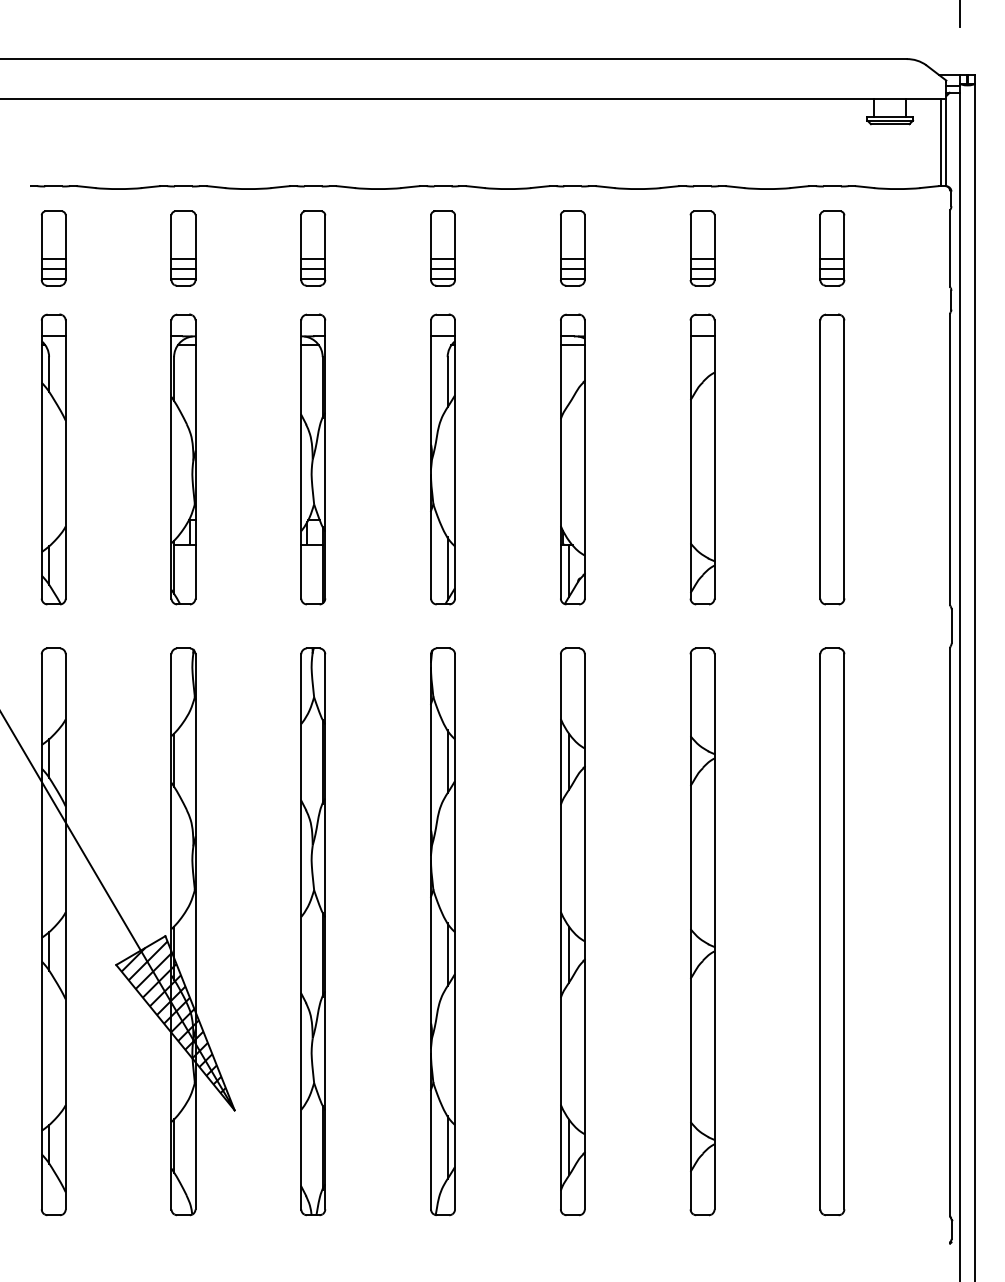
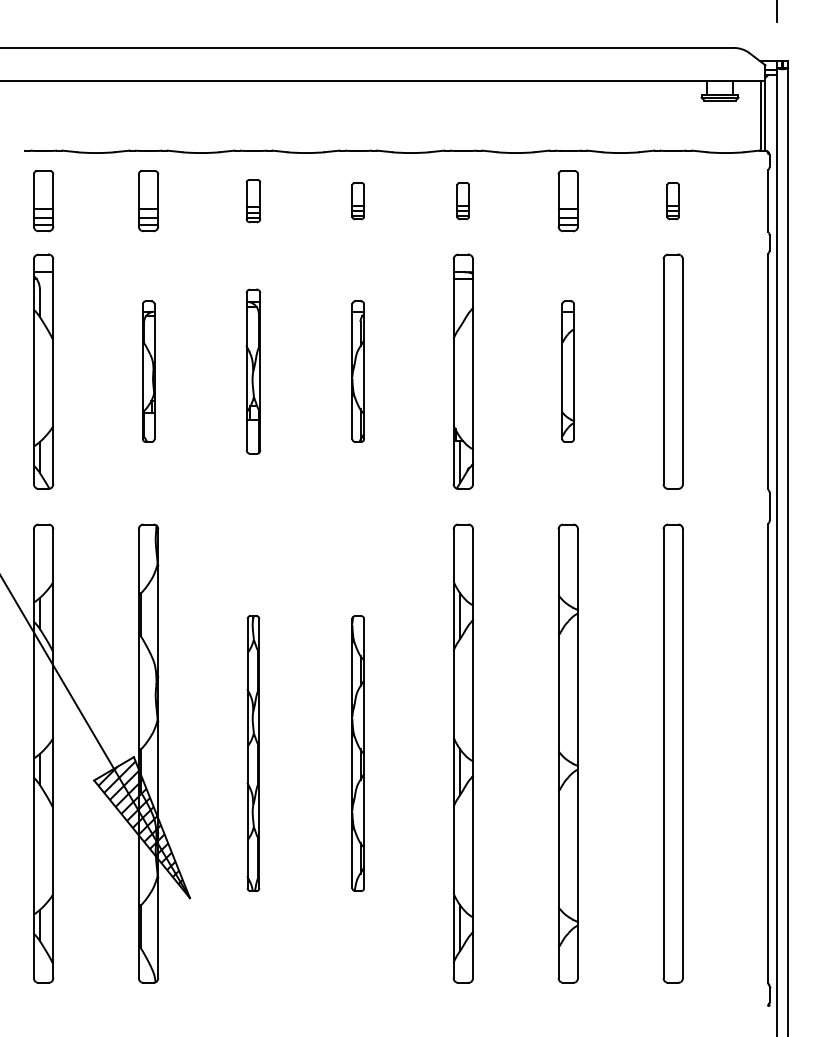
part: (313, 248) -> (253, 201), size x0.7
part: (441, 248) -> (357, 201), size x0.6
part: (571, 248) -> (462, 201), size x0.6
part: (831, 248) -> (672, 201), size x0.6
part: (183, 459) -> (148, 371), size x0.6
part: (313, 459) -> (253, 371), size x0.7
part: (441, 459) -> (357, 371), size x0.6
part: (701, 459) -> (567, 371), size x0.6
part: (313, 931) -> (253, 753), size x0.6
part: (441, 931) -> (357, 753), size x0.6

